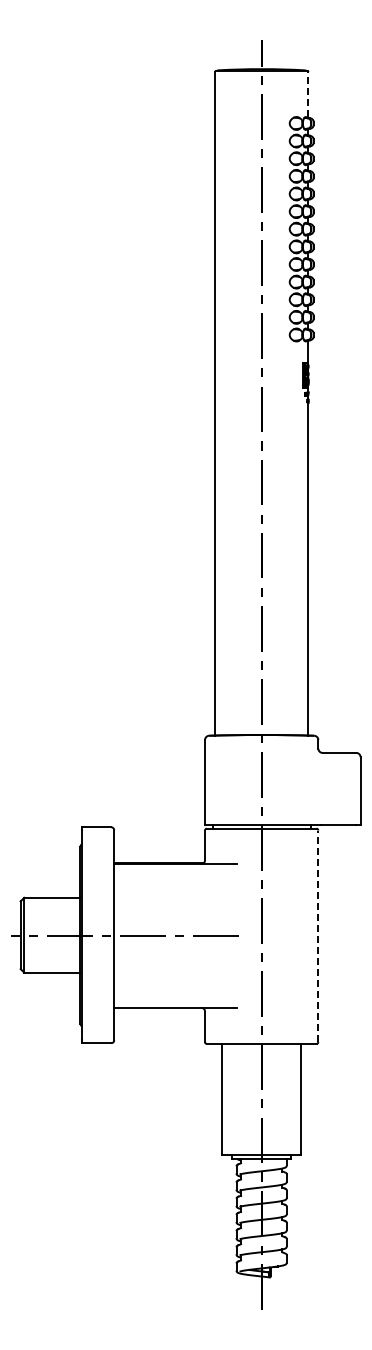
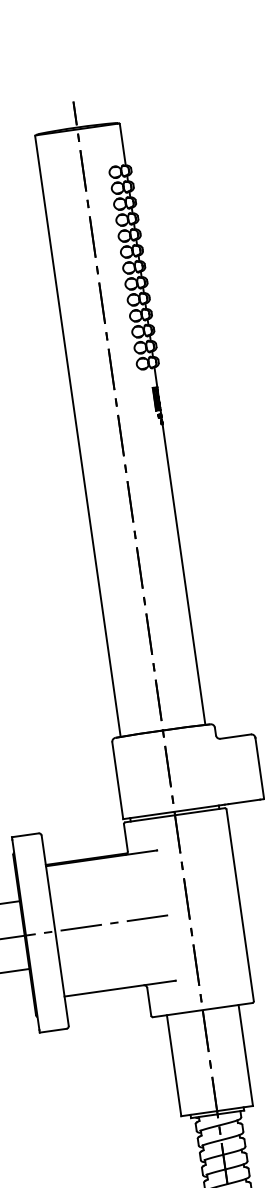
line: (308, 94) -> (122, 144), dashed -> solid
line: (318, 936) -> (240, 905), dashed -> solid

